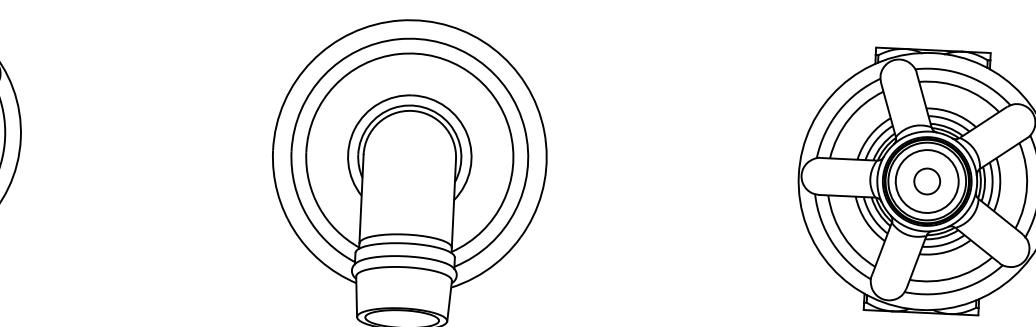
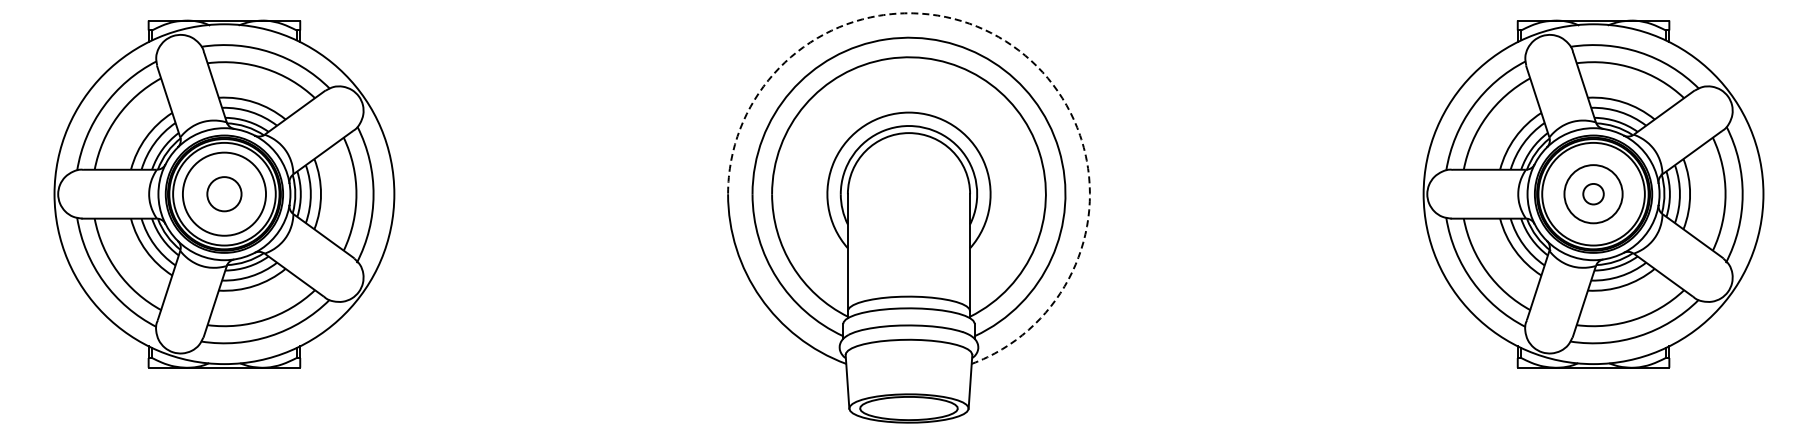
arc: (493, 48) -> (1012, 45), solid -> dashed
circle: (927, 180) -> (1593, 193), size x0.7
circle: (927, 181) -> (1593, 194), size x0.6

